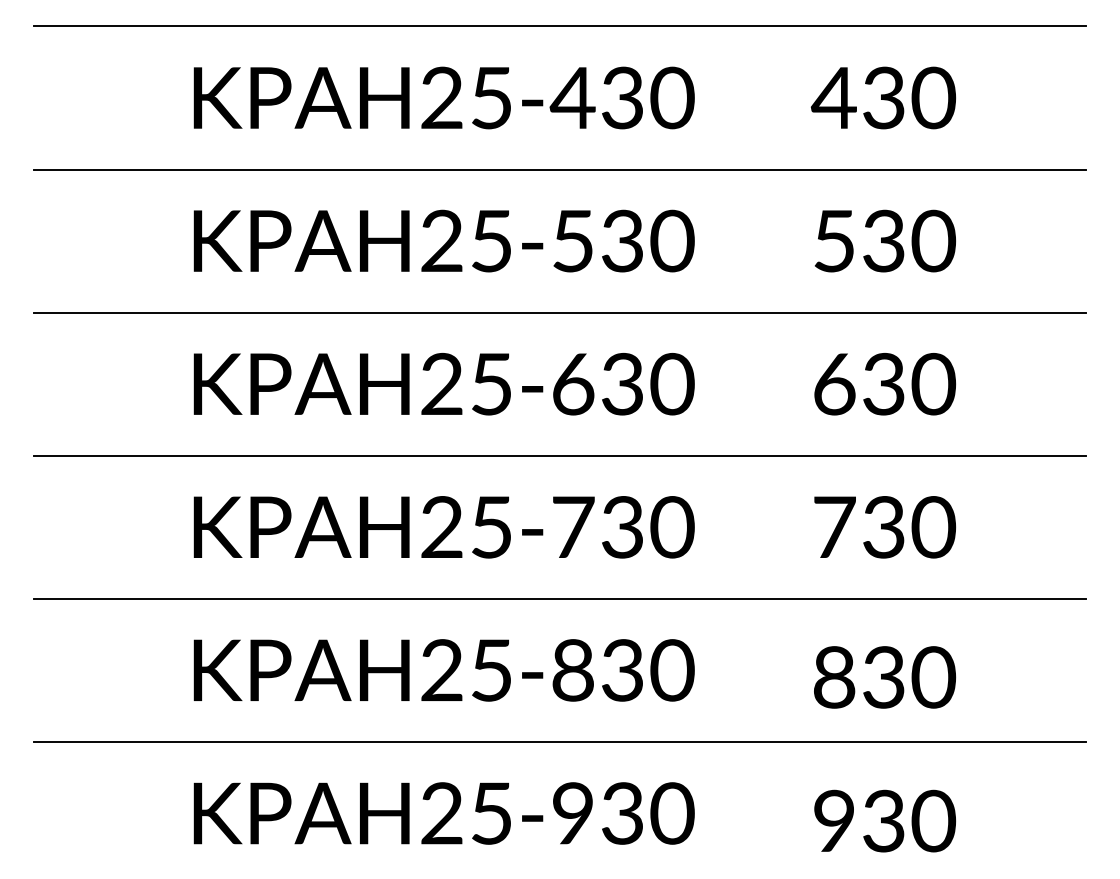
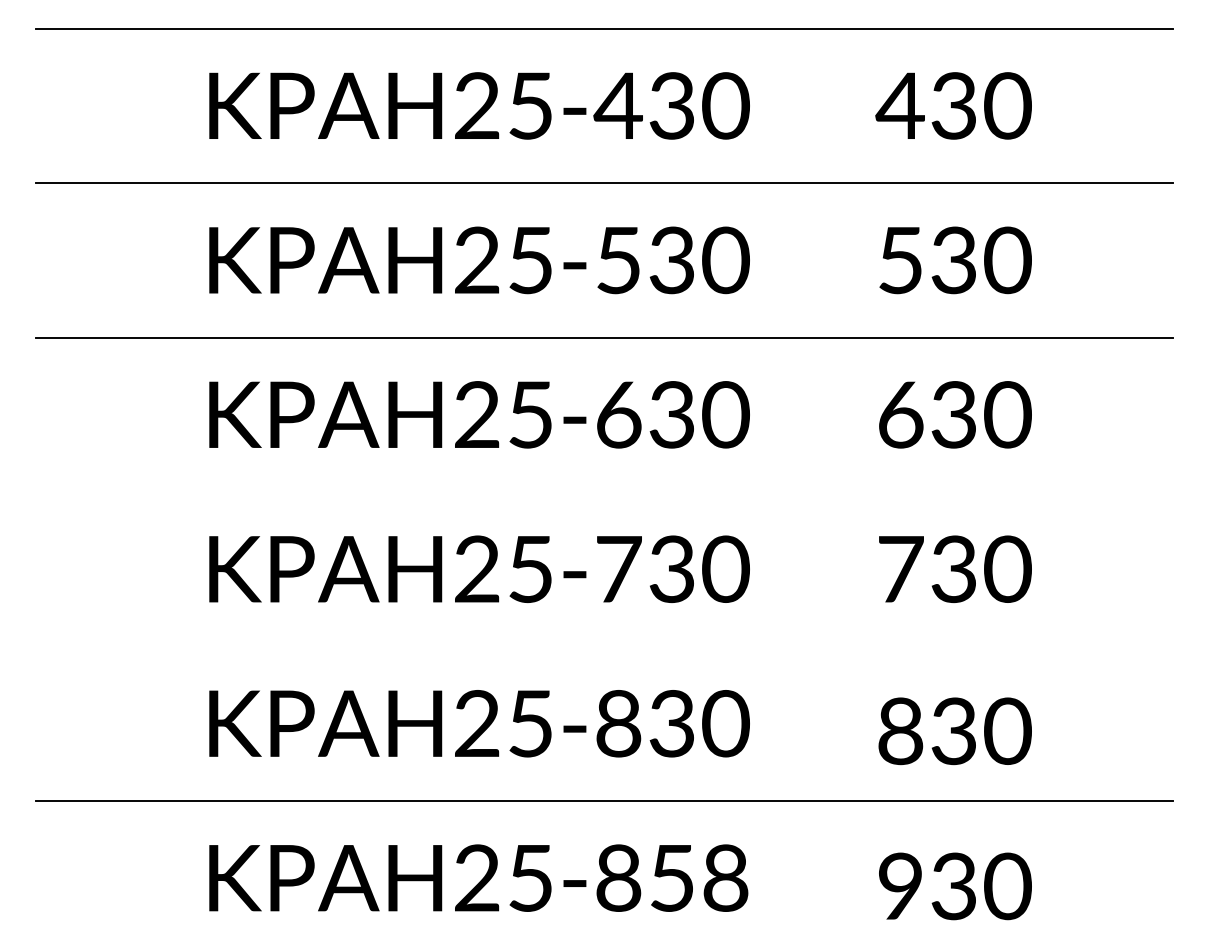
line: (559, 455) -> (603, 491), removed
line: (559, 598) -> (603, 646), removed
text: (623, 813) -> (673, 878), KPAH25-930 -> KPAH25-858

